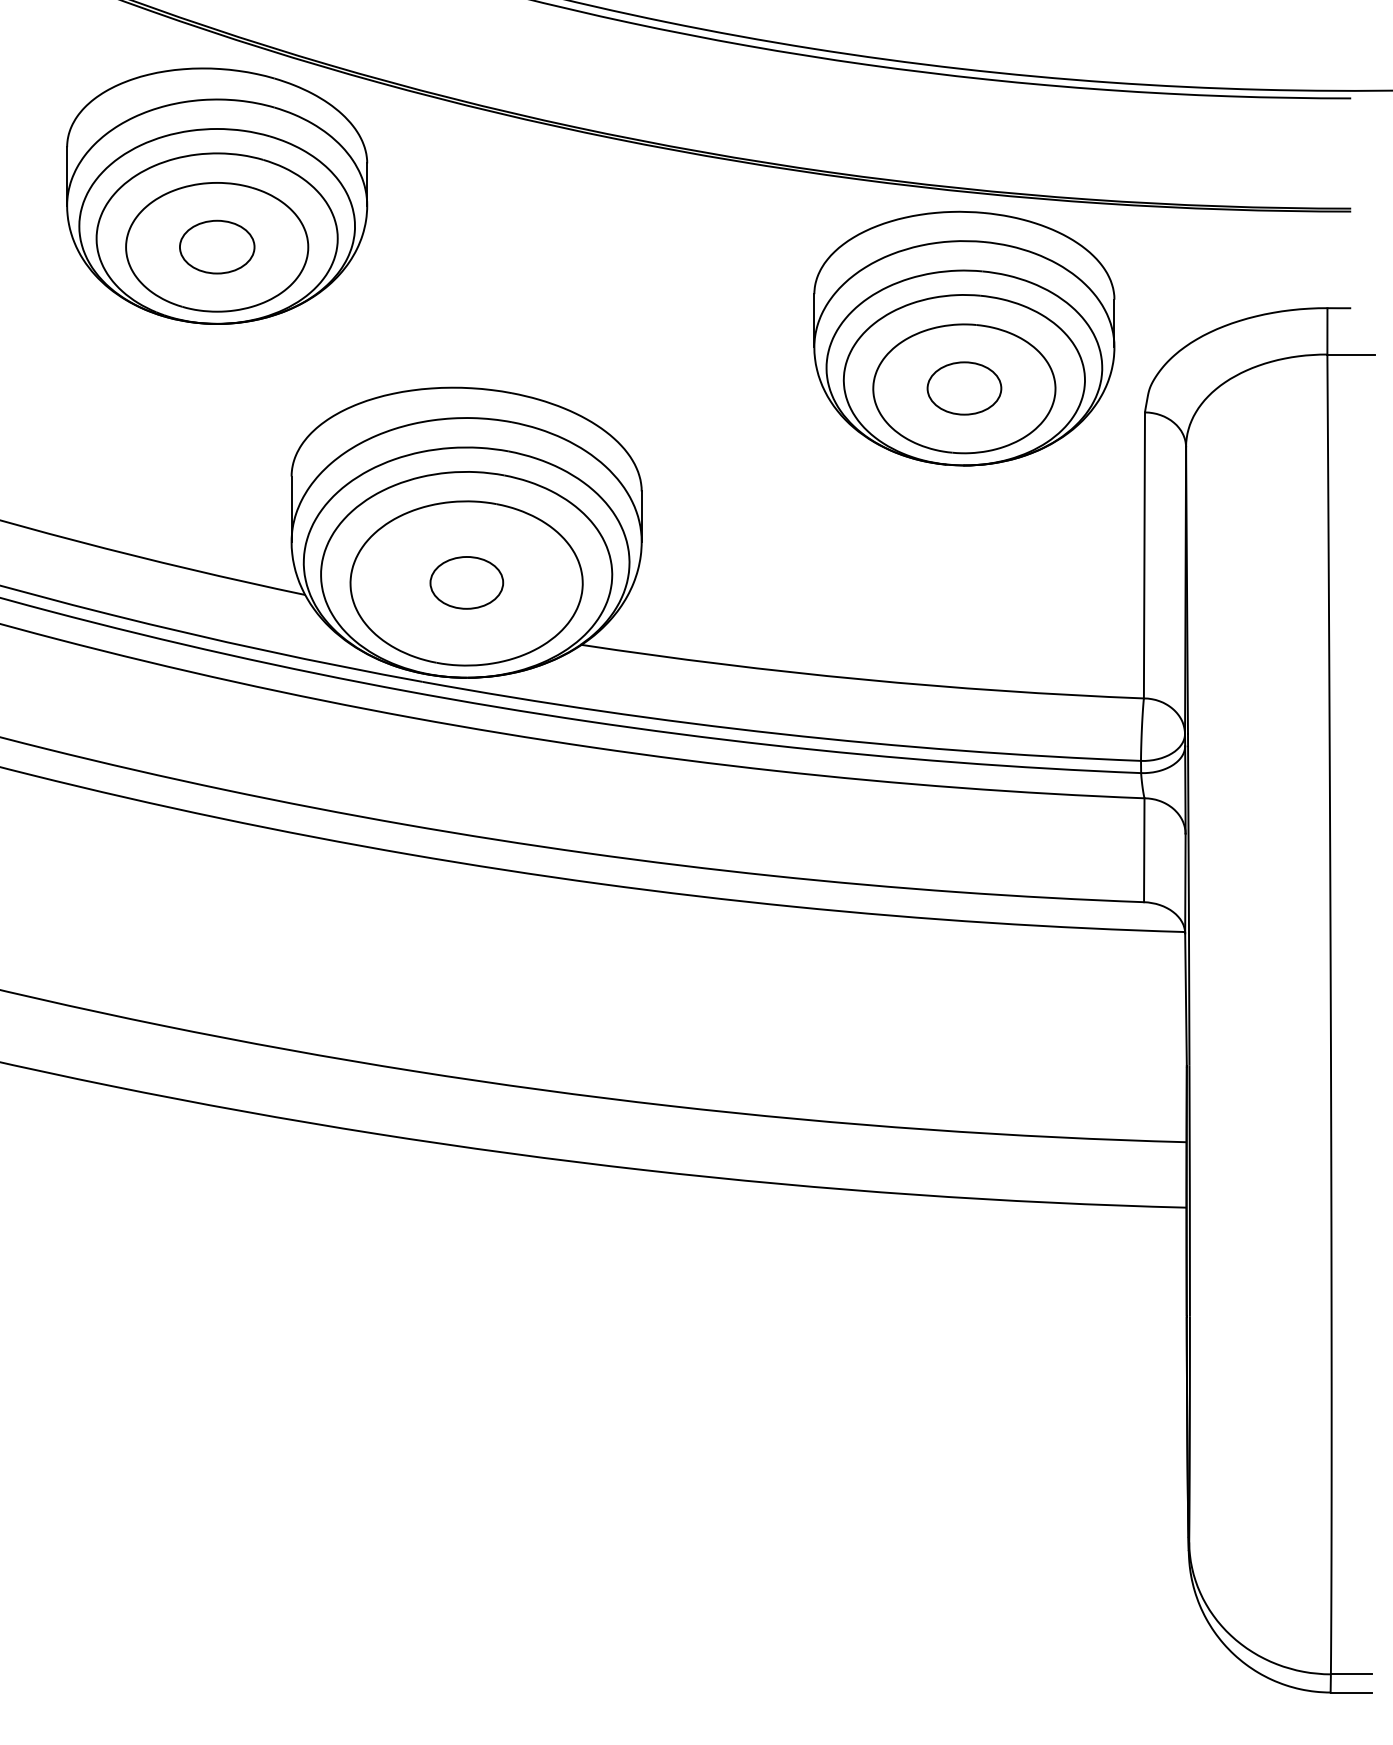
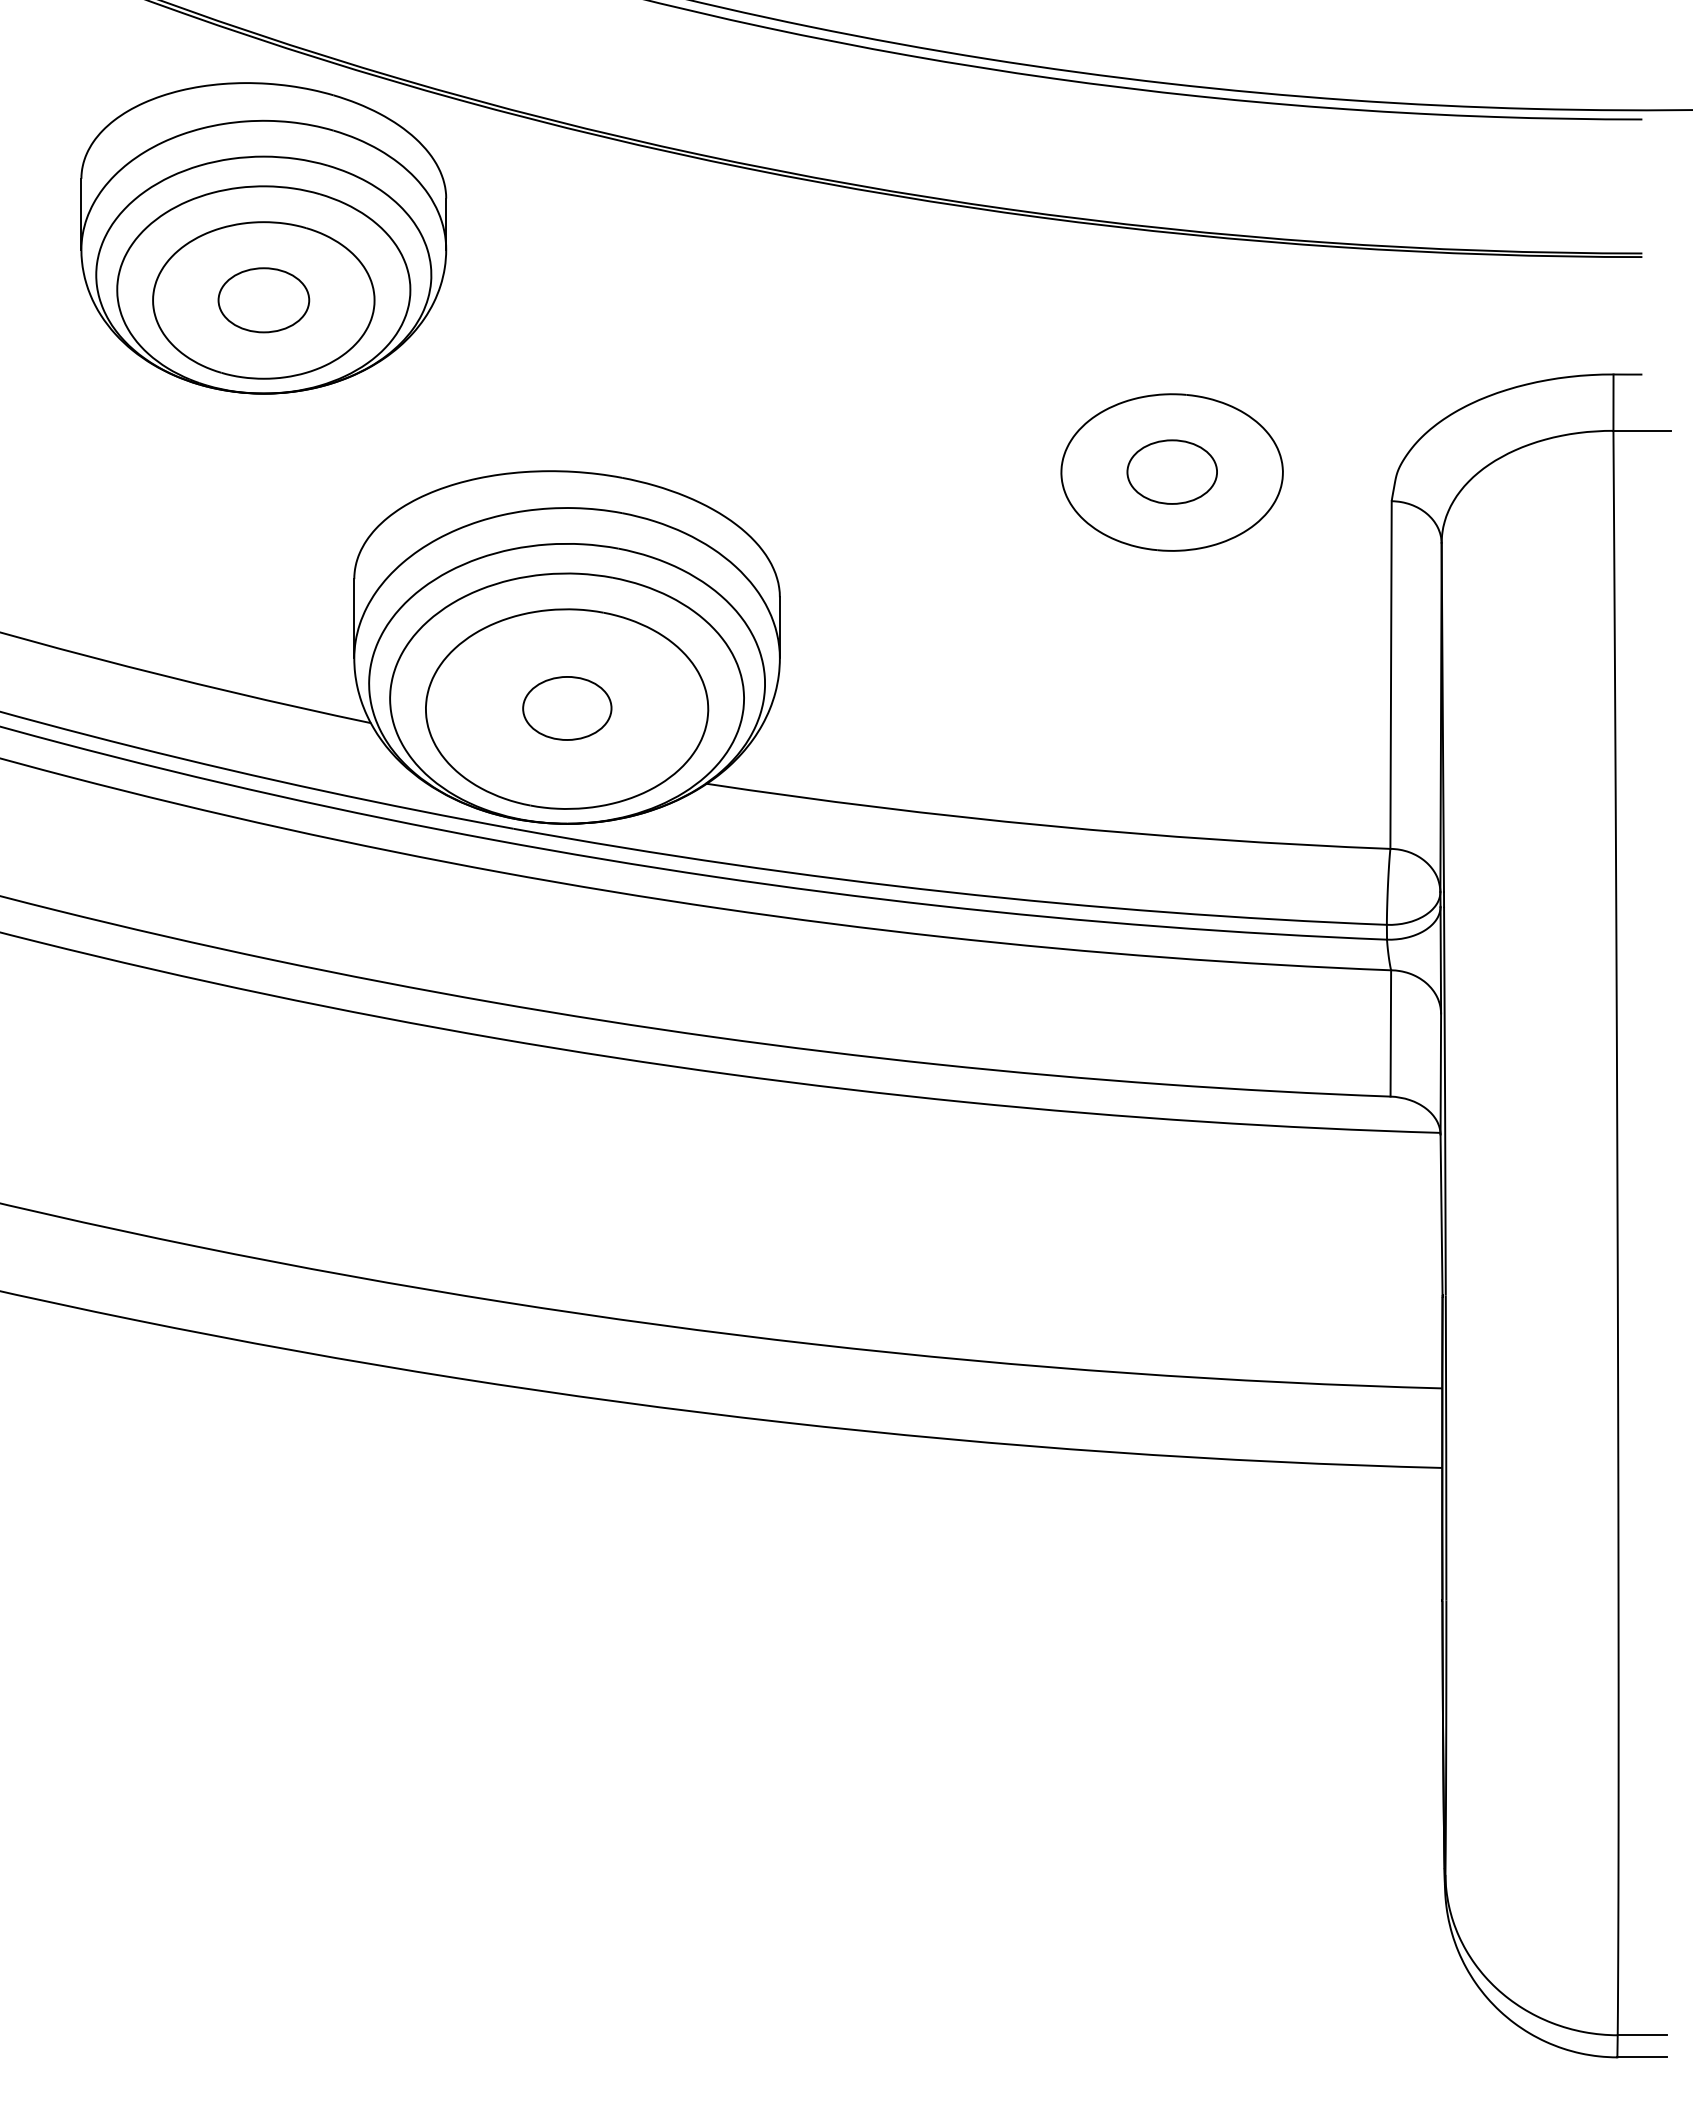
part: (963, 338) -> (1171, 411), removed

